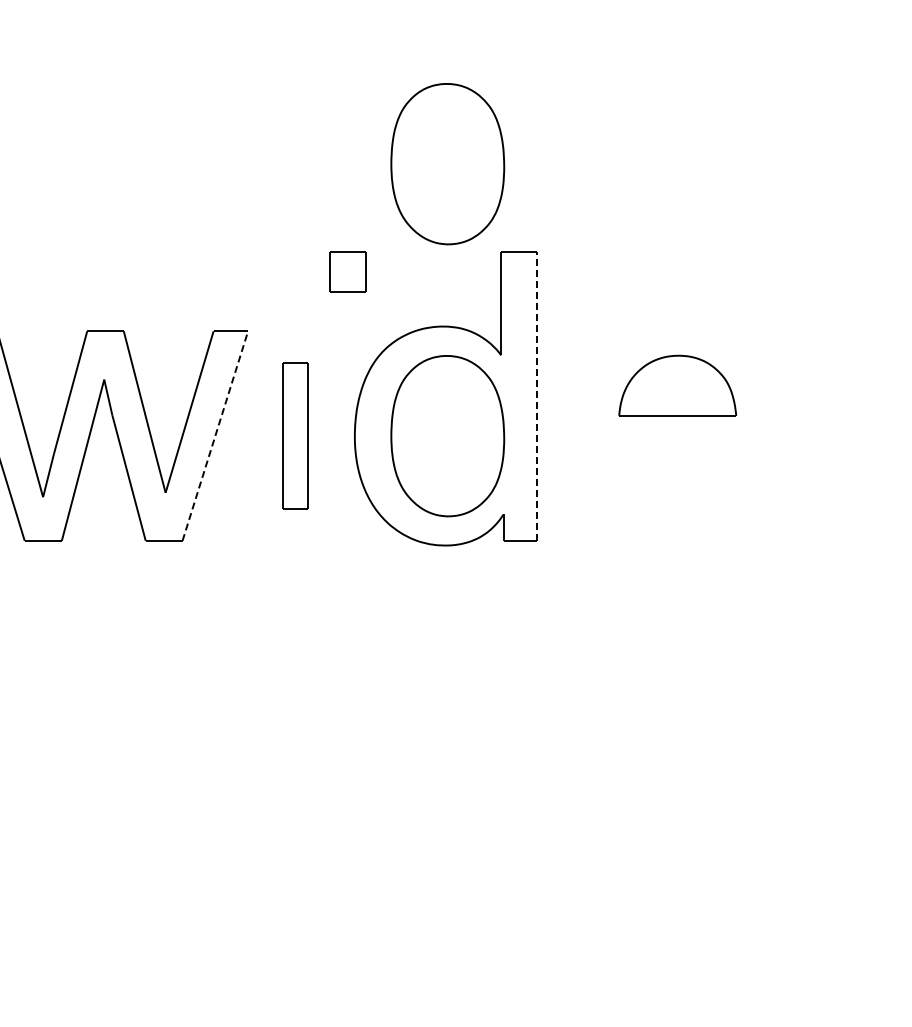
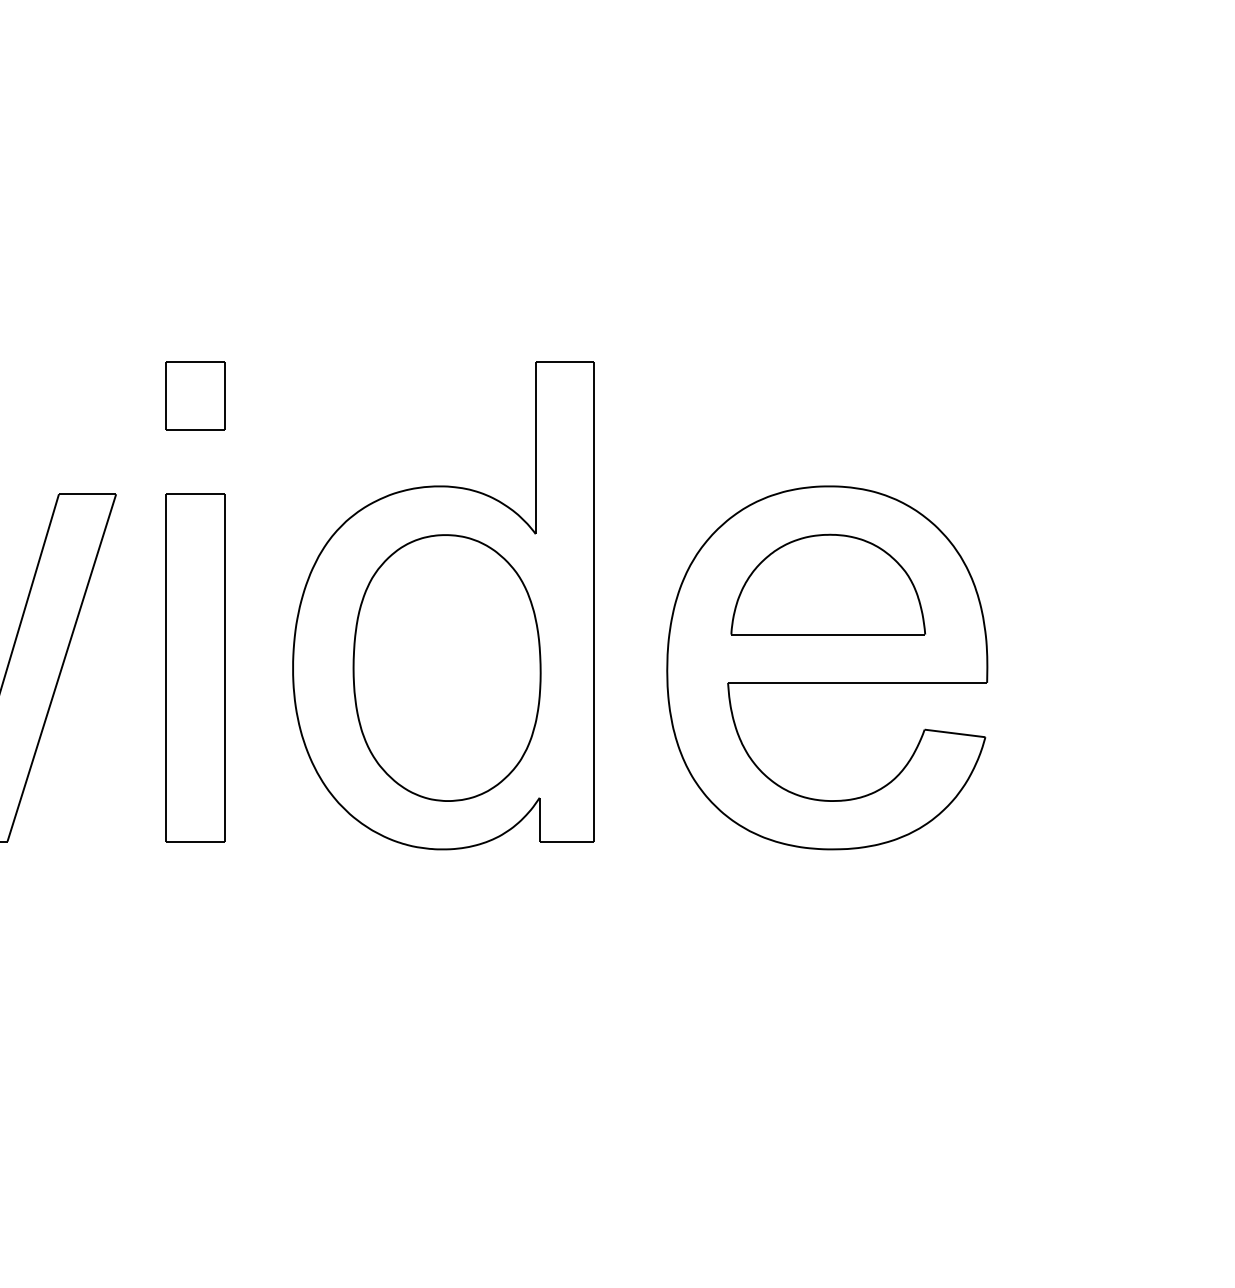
part: (447, 164) -> (446, 217), removed
part: (347, 271) -> (194, 395), moved
line: (536, 396) -> (594, 602), dashed -> solid
part: (295, 435) -> (194, 666), size x1.43
part: (676, 435) -> (826, 666), added
line: (215, 436) -> (62, 668), dashed -> solid

